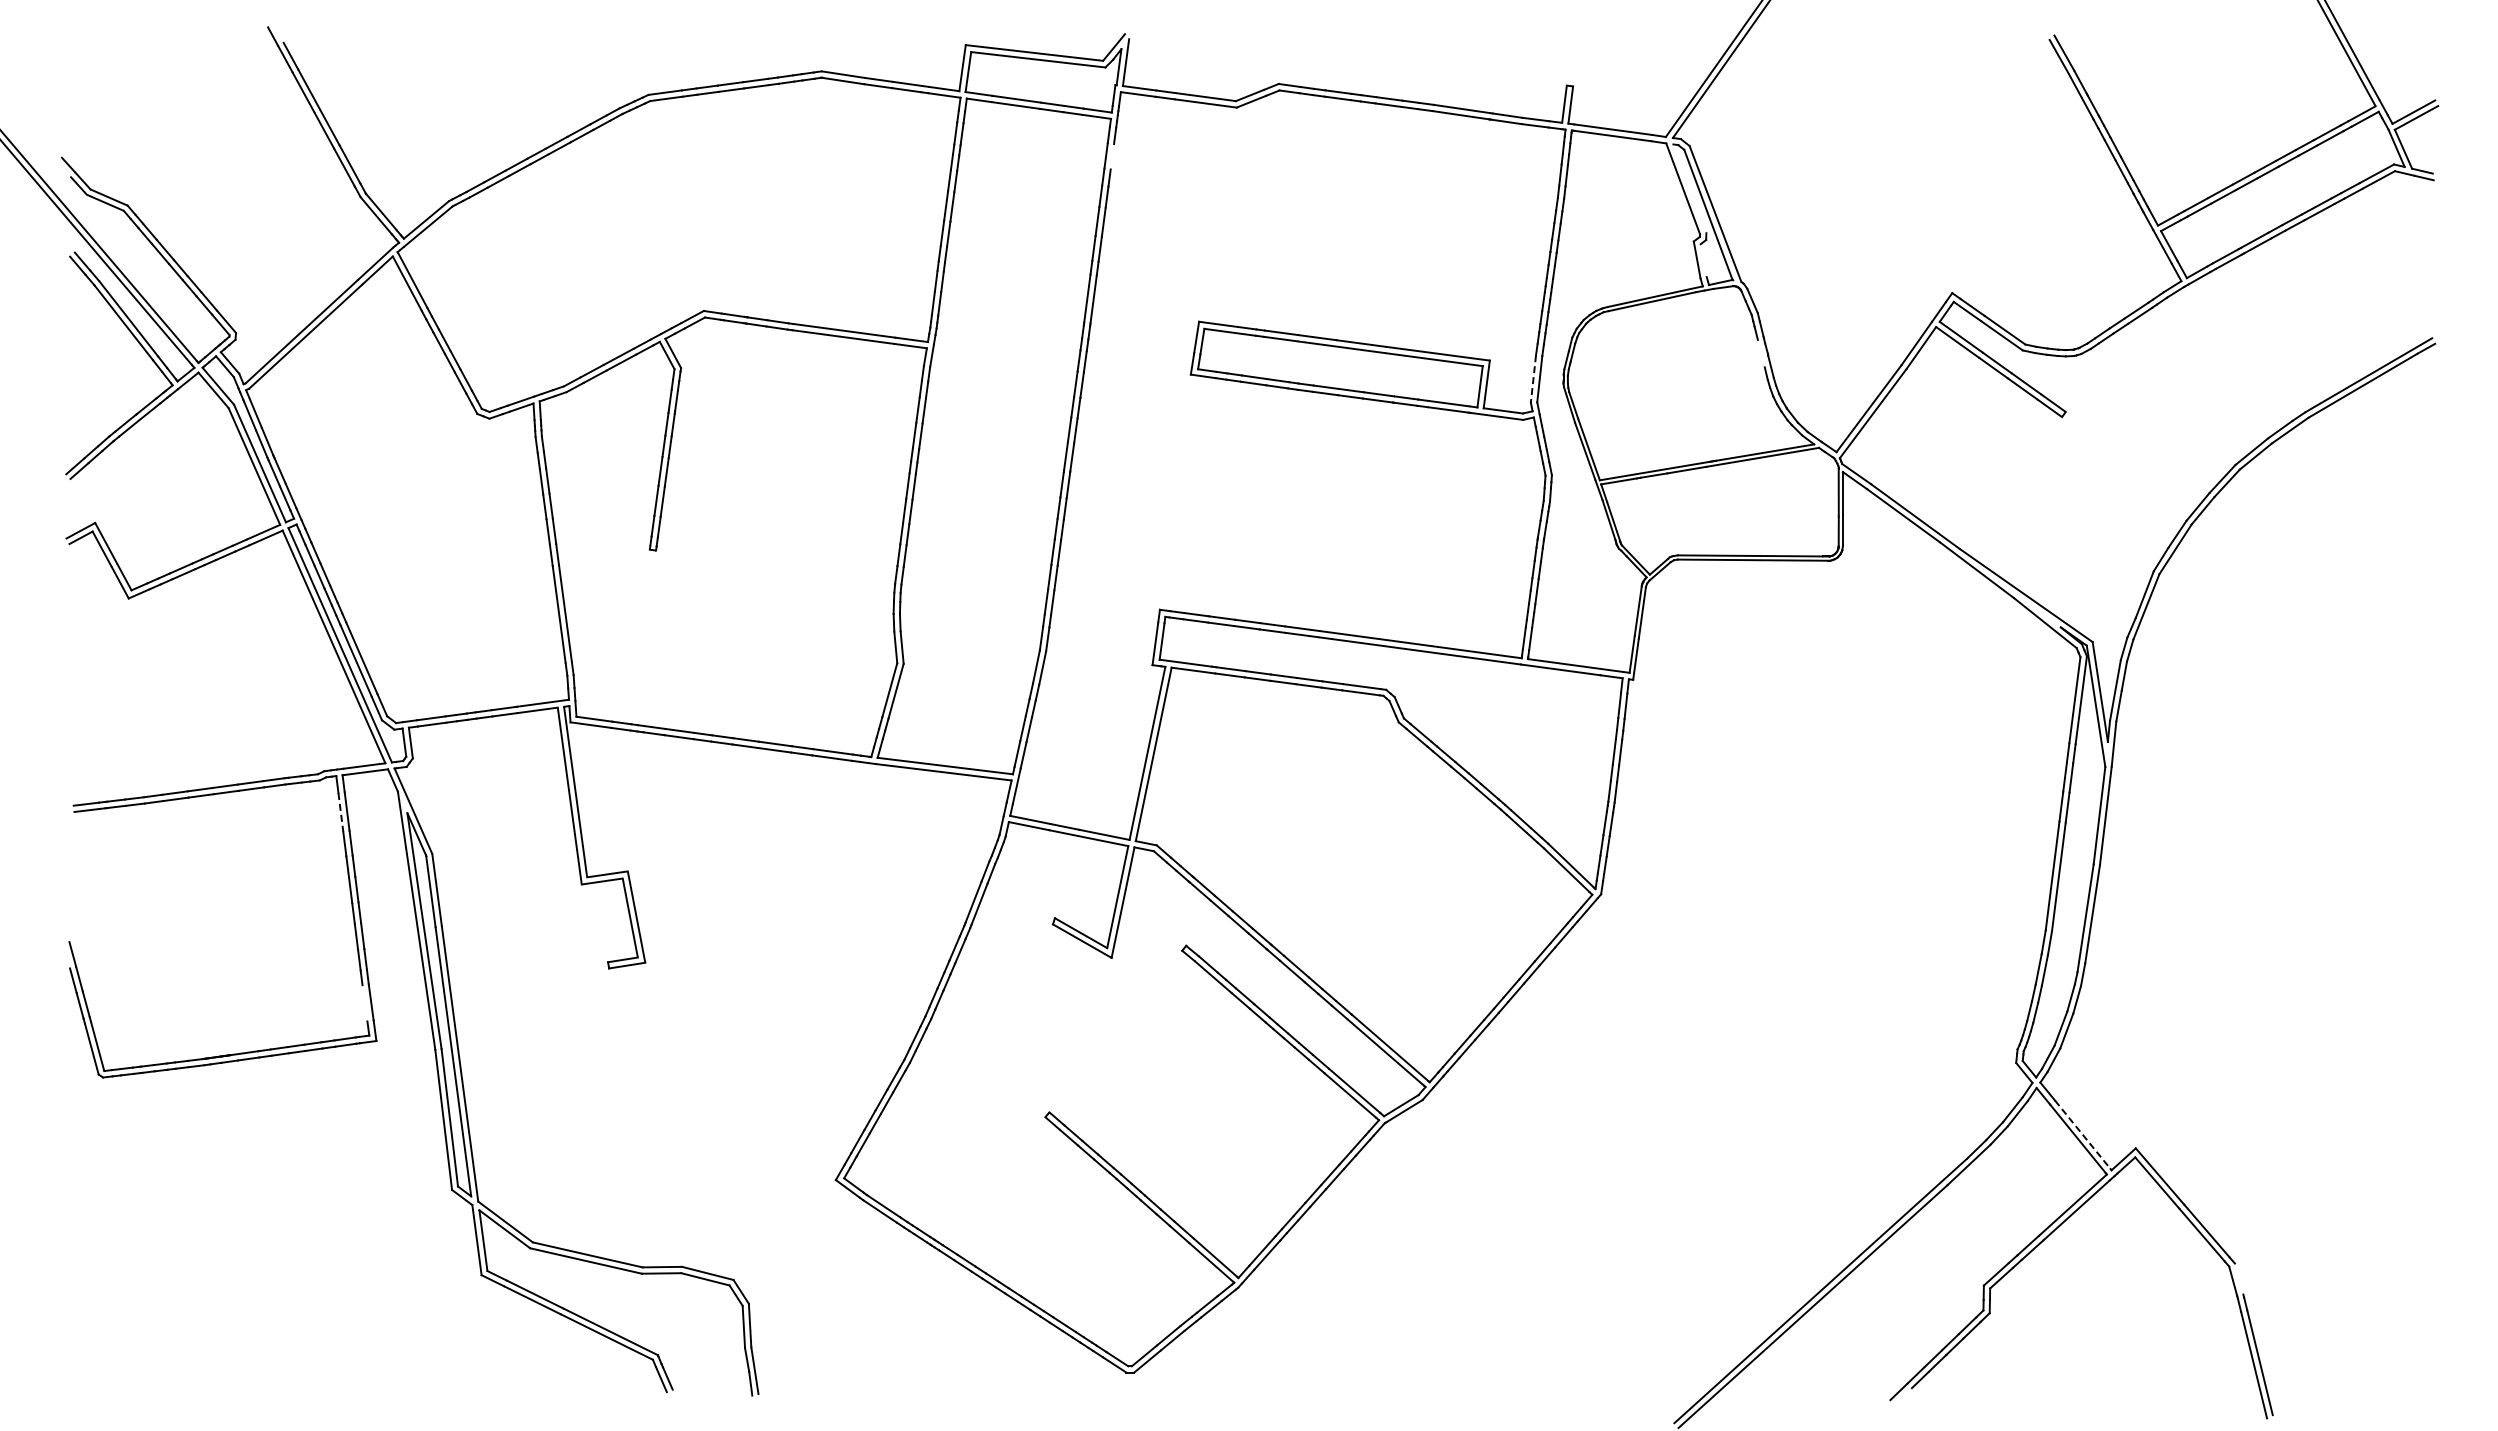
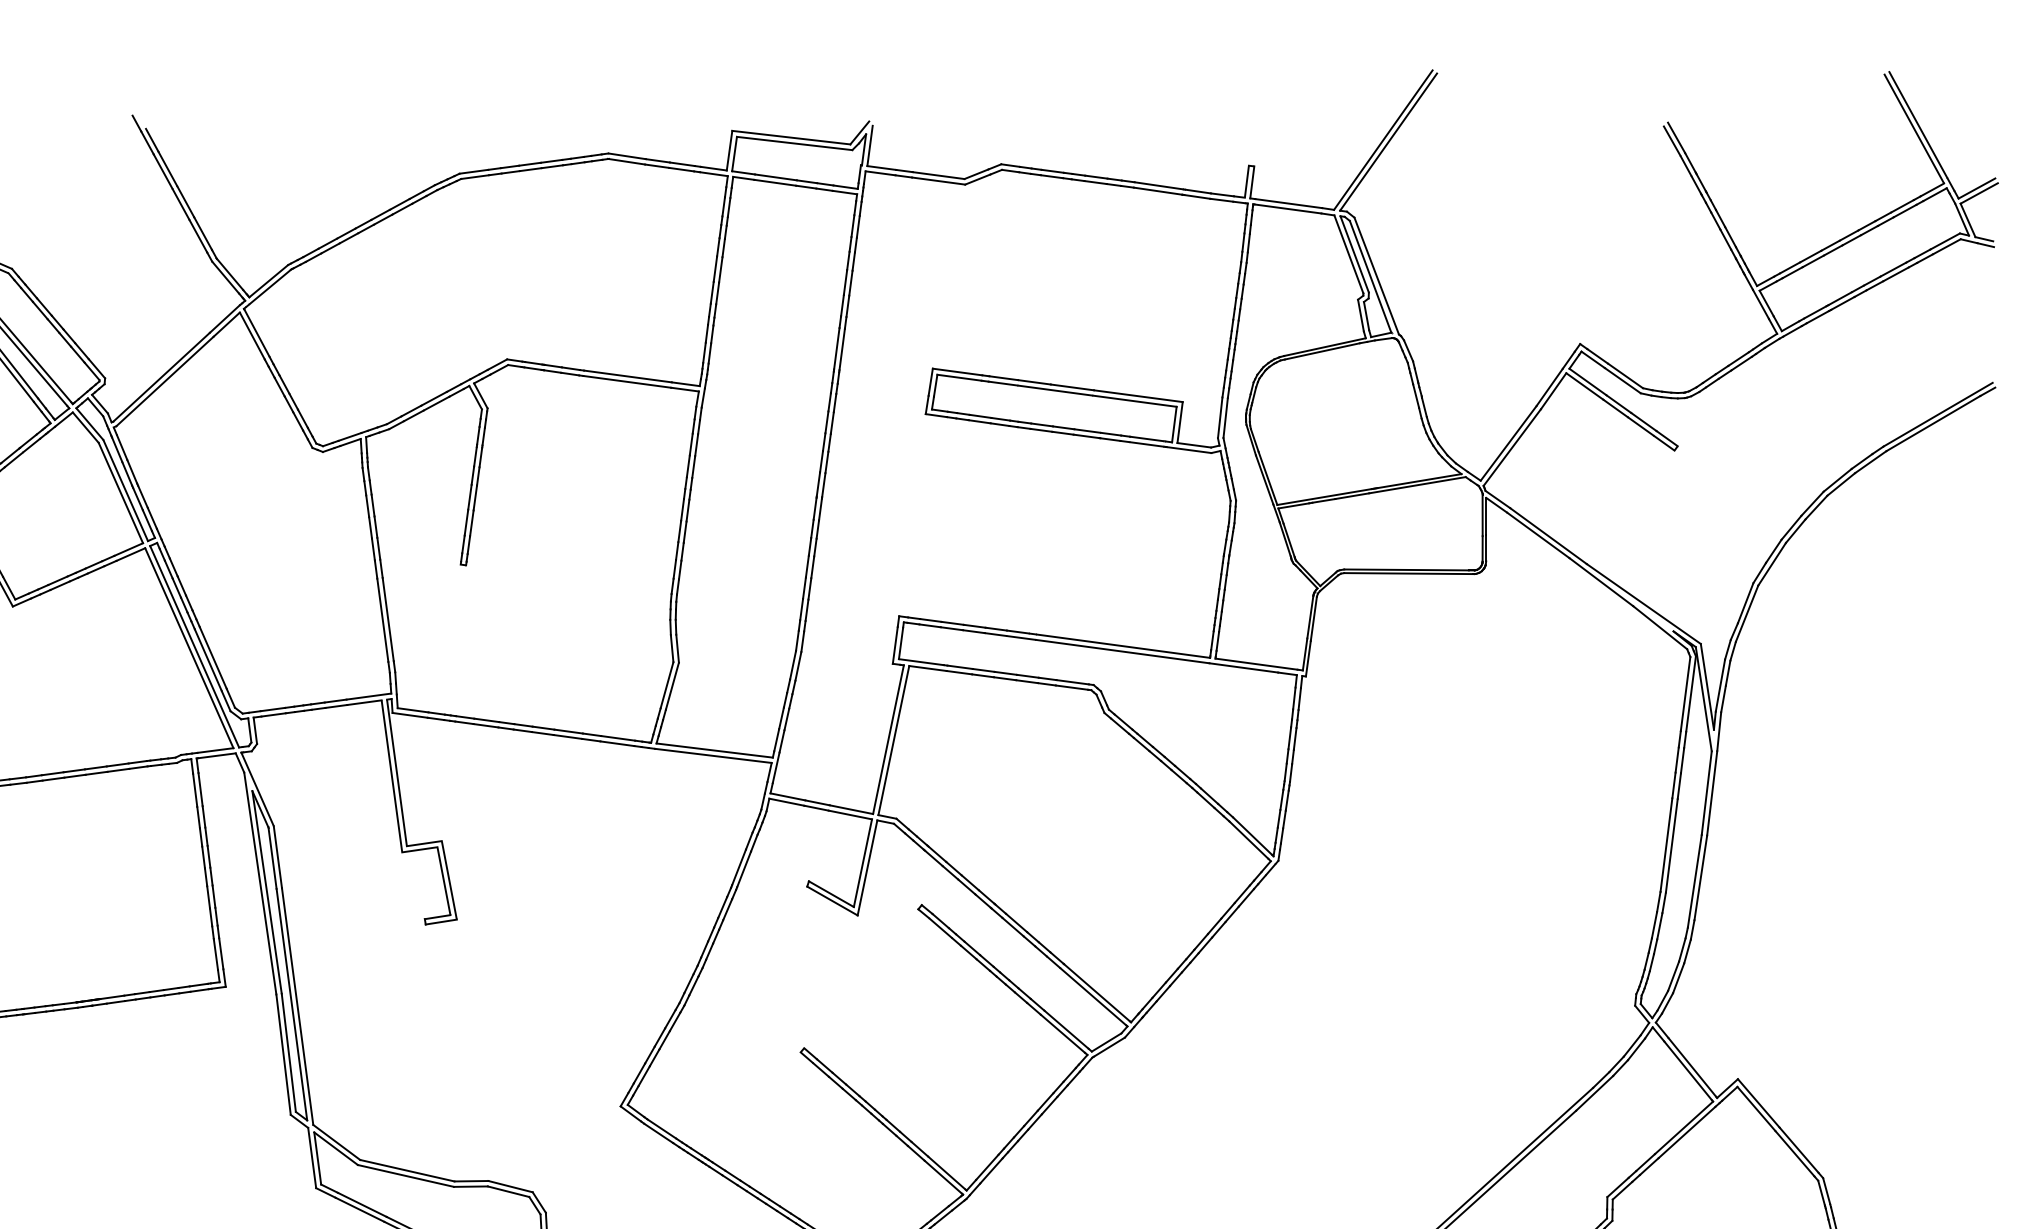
line: (1112, 156) -> (858, 226), added
line: (1689, 188) -> (1354, 254), added
line: (1703, 260) -> (1366, 316), added
line: (1760, 353) -> (1415, 395), added
line: (1533, 378) -> (1220, 417), dashed -> solid
line: (340, 812) -> (194, 790), dashed -> solid
line: (364, 1003) -> (215, 954), added
line: (2083, 1135) -> (1692, 1068), dashed -> solid
line: (2238, 1278) -> (1826, 1191), added

